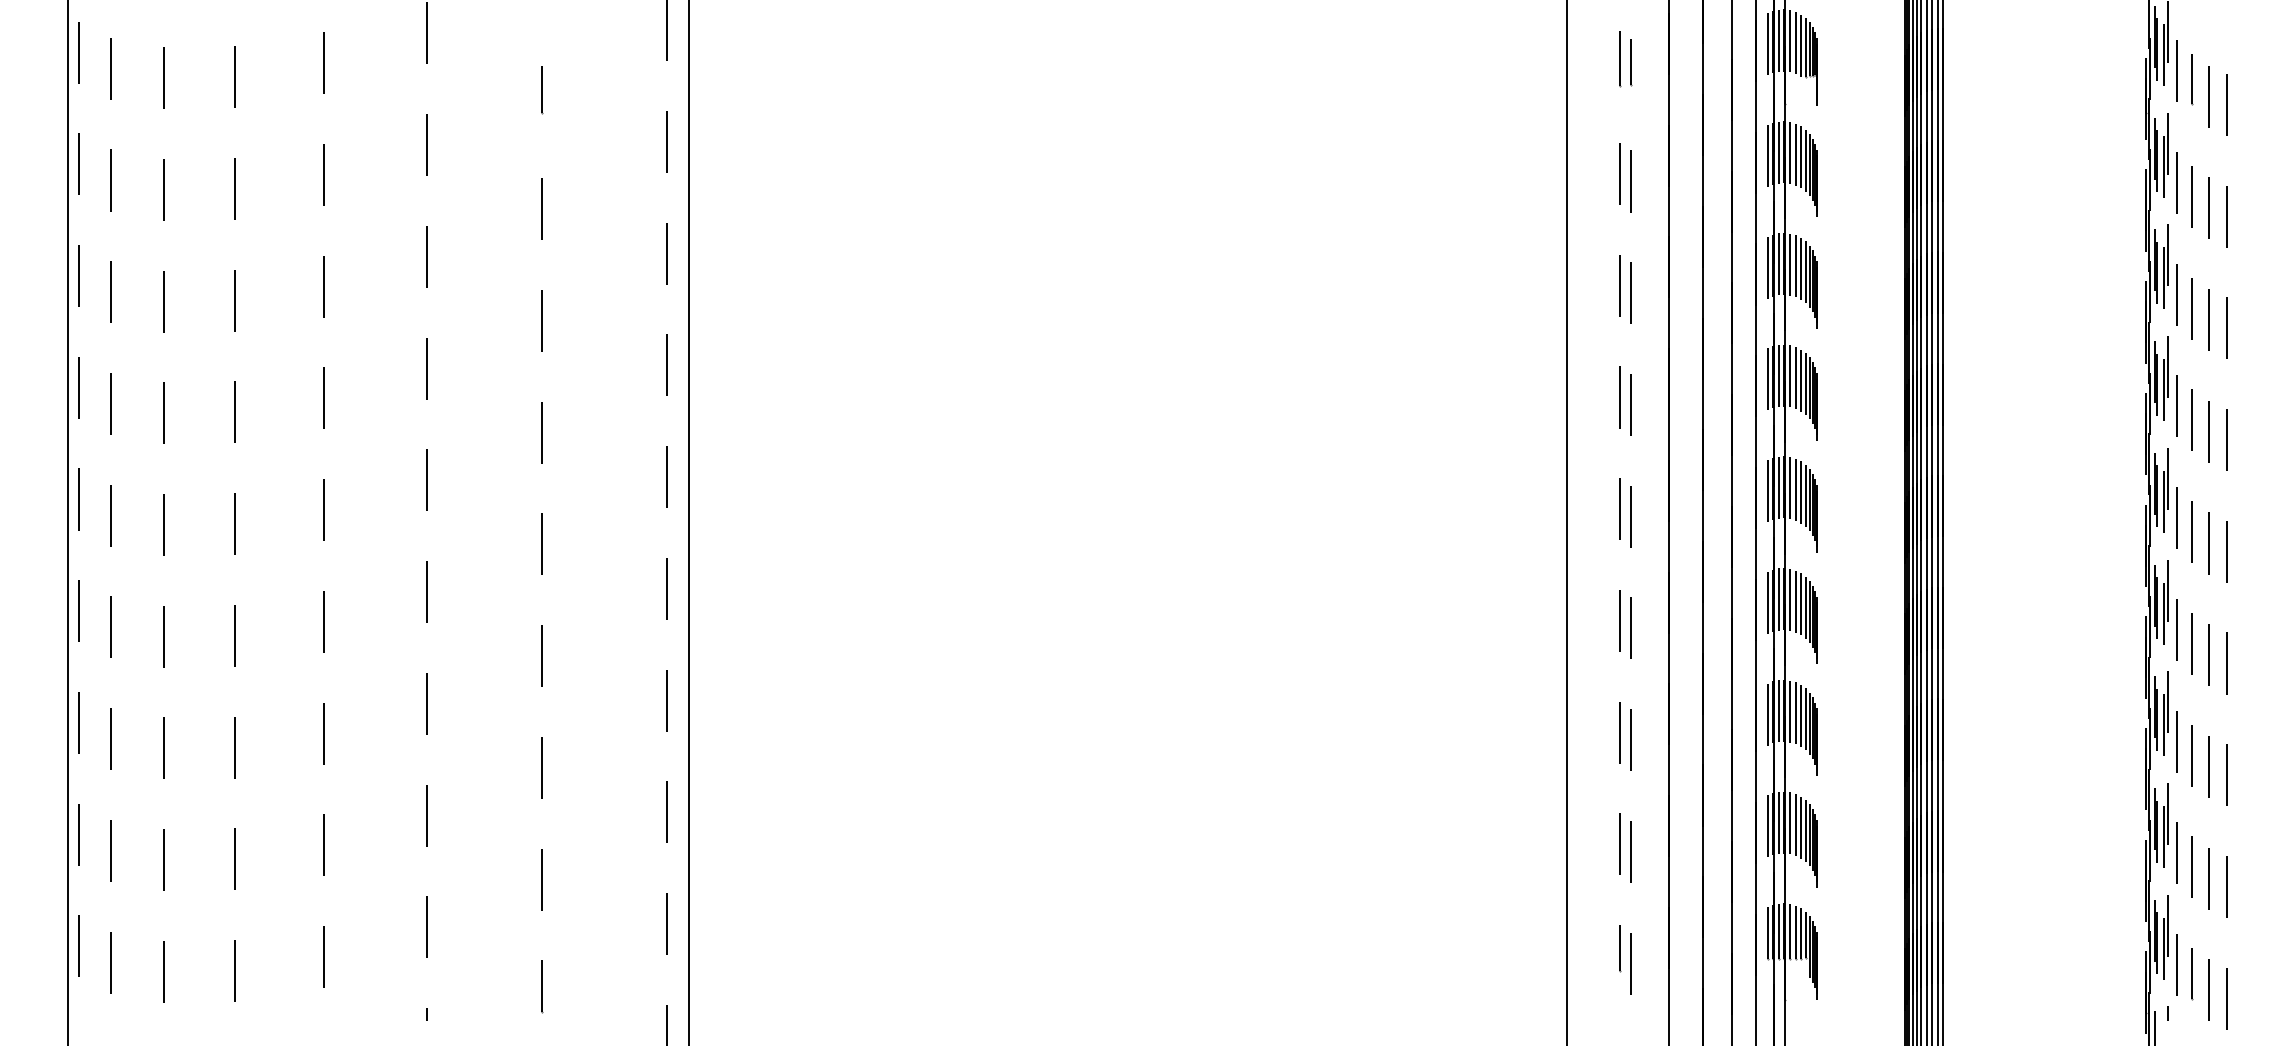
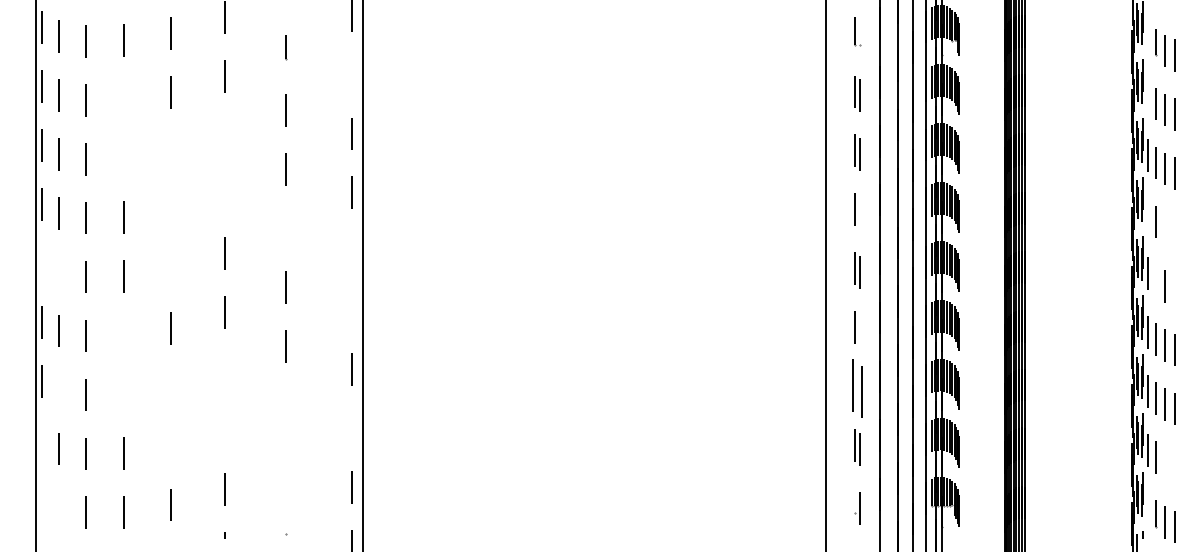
line: (1631, 61) -> (860, 32), removed
line: (2177, 70) -> (1148, 37), removed
line: (666, 141) -> (351, 74), removed
line: (2177, 182) -> (1148, 96), removed
line: (234, 188) -> (123, 99), removed
line: (427, 256) -> (225, 135), removed
line: (323, 285) -> (170, 150), removed
line: (234, 300) -> (123, 158), removed
line: (427, 368) -> (225, 194), removed
line: (323, 398) -> (170, 210), removed
line: (1631, 404) -> (860, 213), removed
line: (2177, 406) -> (1148, 214), removed
line: (543, 431) -> (286, 227), removed
line: (2207, 431) -> (1164, 227), removed
line: (2226, 438) -> (1174, 231), removed
line: (666, 476) -> (351, 251), removed
line: (78, 499) -> (41, 263), removed
line: (323, 508) -> (170, 268), removed
line: (111, 514) -> (58, 271), removed
line: (2192, 531) -> (1156, 280), removed
line: (2226, 552) -> (1174, 291), removed
line: (666, 588) -> (351, 310), removed
line: (1631, 628) -> (860, 331), removed
line: (234, 635) -> (123, 335), removed
line: (425, 704) -> (224, 371), removed
line: (323, 732) -> (170, 386), removed
part: (1625, 736) -> (857, 388), size x1.6
line: (111, 738) -> (58, 389), removed
line: (234, 747) -> (123, 394), removed
line: (543, 766) -> (286, 404), removed
line: (666, 812) -> (351, 428), removed
line: (425, 815) -> (224, 430), removed
line: (78, 834) -> (41, 440), removed
line: (323, 844) -> (170, 445), removed
line: (543, 878) -> (286, 463), removed
line: (2207, 878) -> (1164, 463), removed
line: (2226, 886) -> (1174, 467), removed
line: (78, 944) -> (41, 498), removed
line: (1619, 948) -> (854, 500), removed
line: (111, 961) -> (58, 507), removed
line: (2177, 963) -> (1148, 508), removed
line: (543, 986) -> (286, 520), removed

